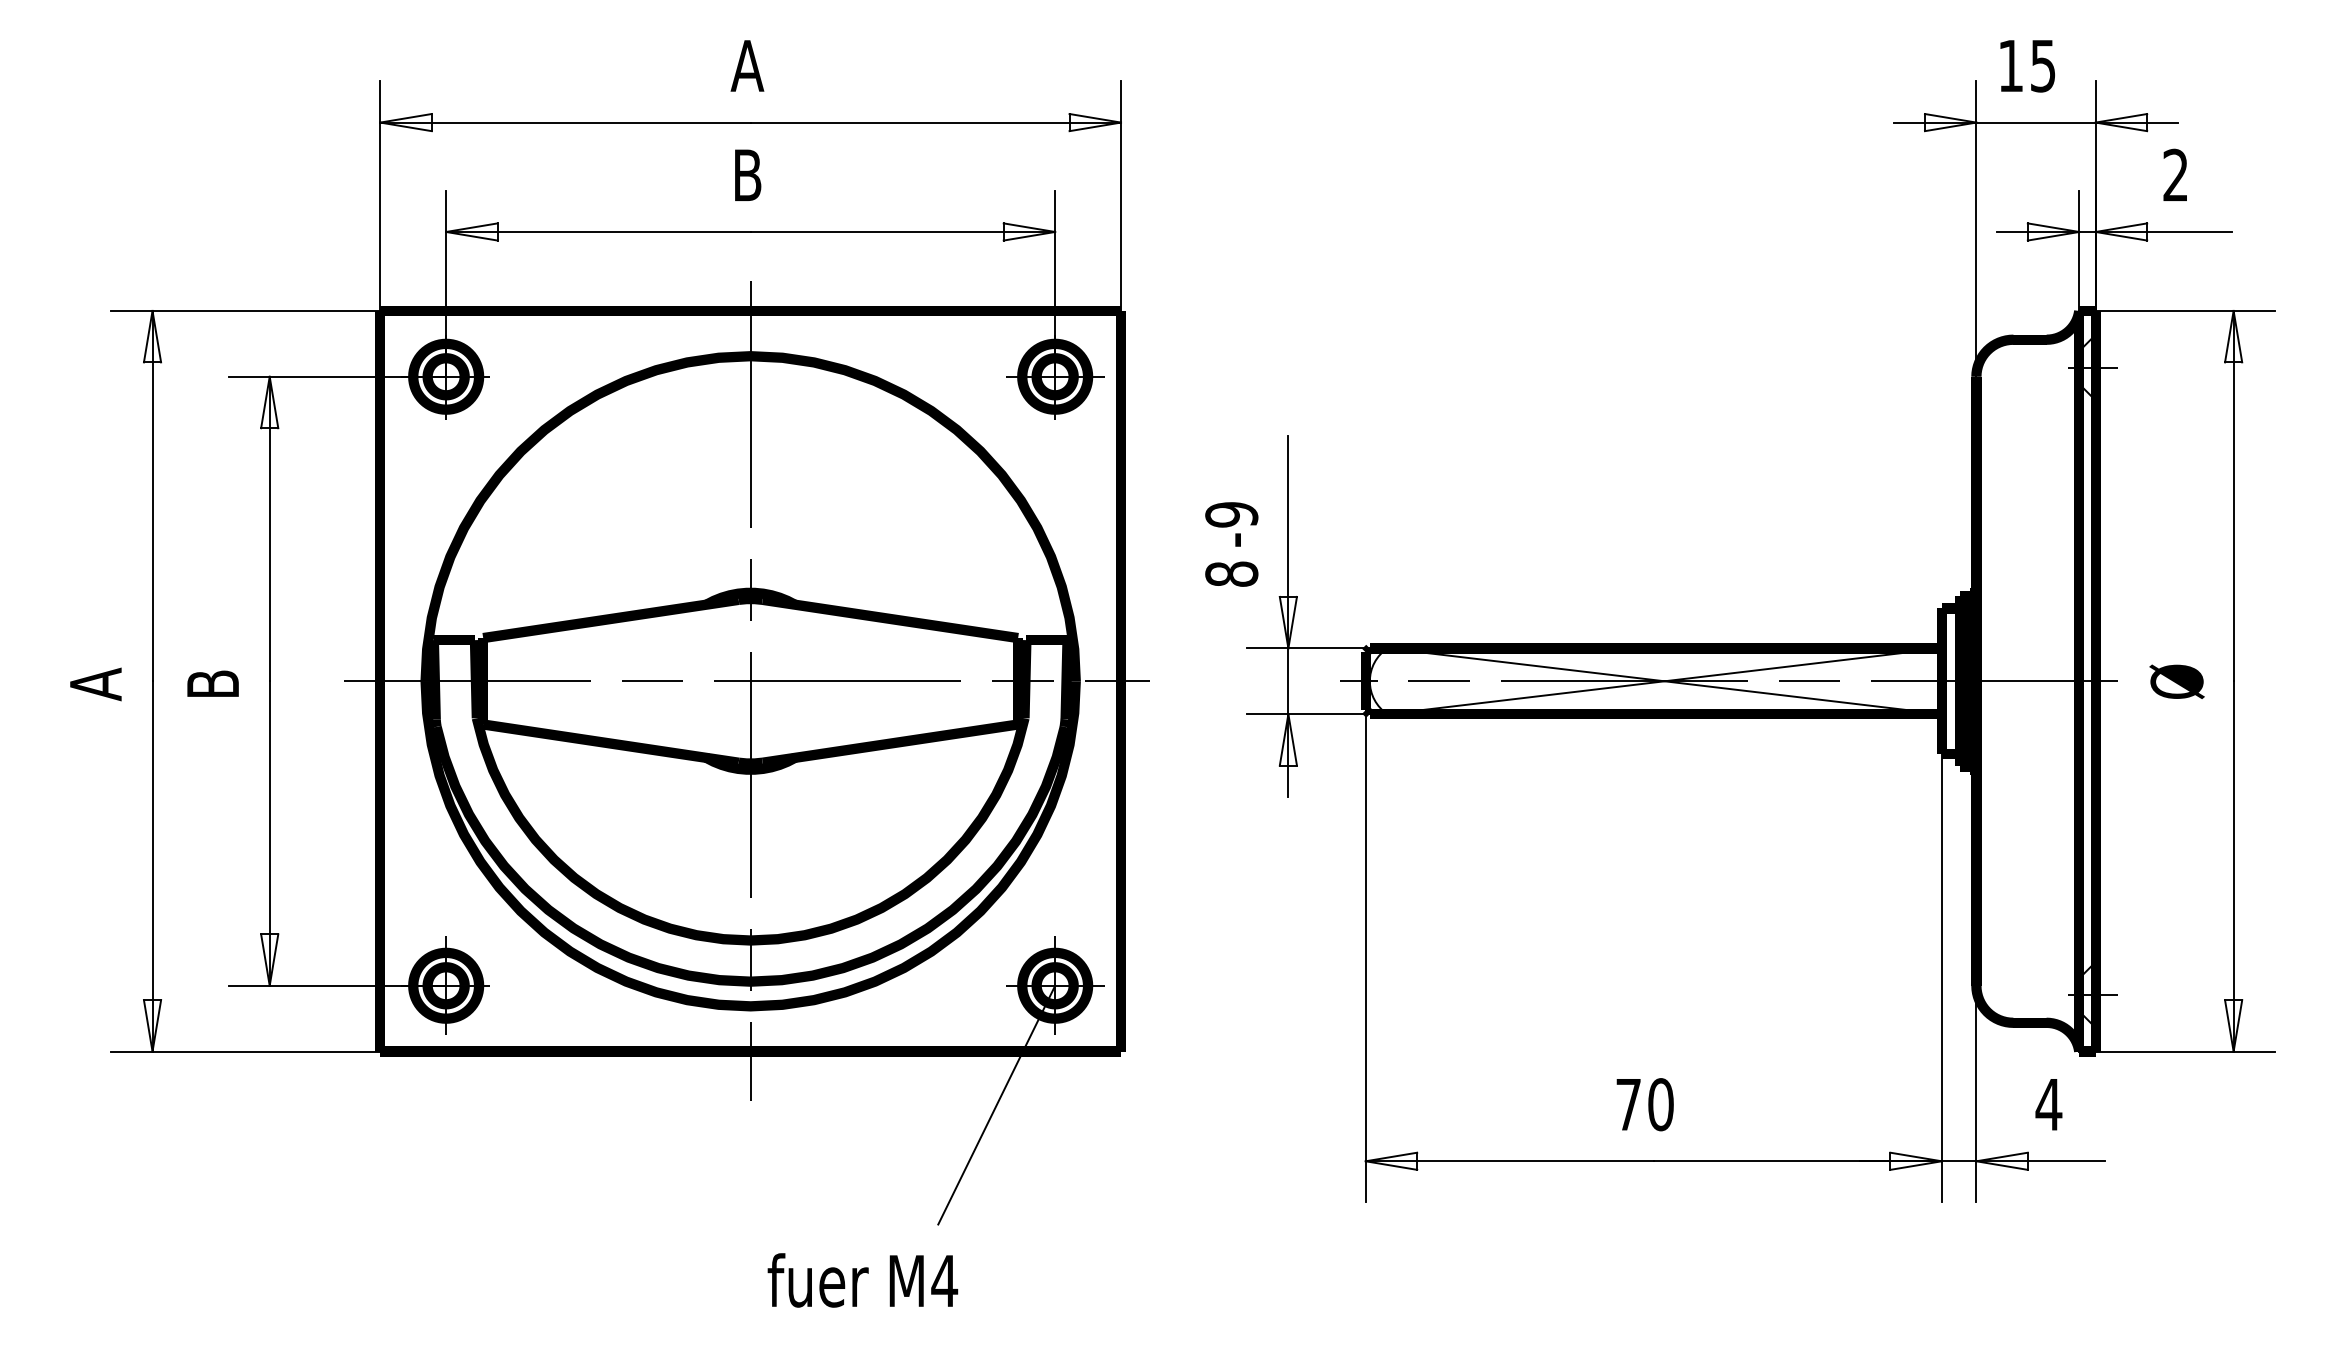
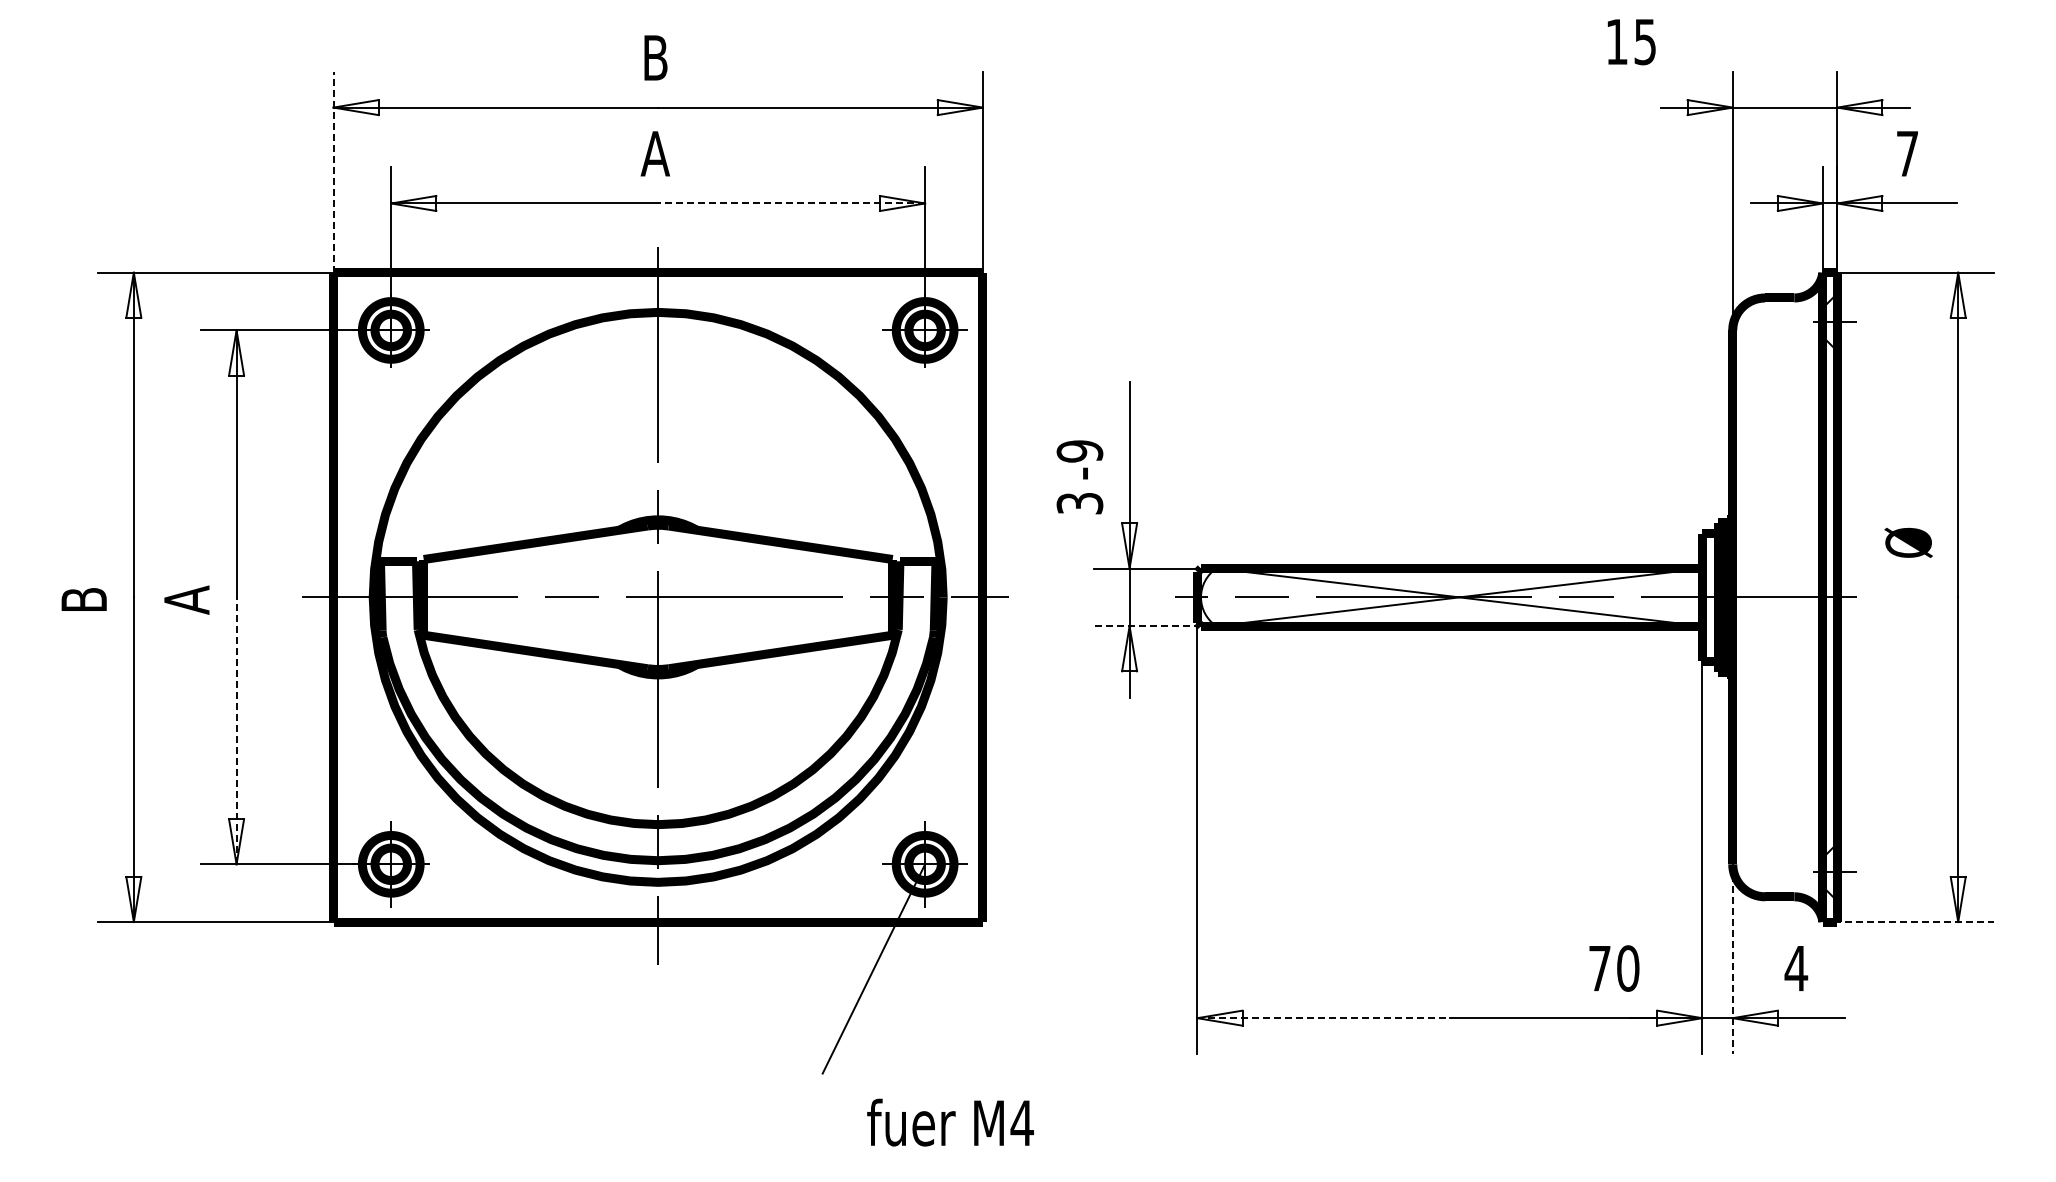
text: (747, 65) -> (655, 57), A -> B
text: (2027, 66) -> (1631, 42), moved
text: (746, 174) -> (654, 153), B -> A
text: (2174, 174) -> (1906, 153), 2 -> 7
line: (380, 196) -> (333, 172), solid -> dashed
line: (902, 231) -> (791, 203), solid -> dashed
text: (1231, 574) -> (1079, 503), 8 -> 3
text: (2176, 681) -> (1908, 542), moved
text: (95, 683) -> (83, 599), A -> B
text: (212, 683) -> (186, 599), B -> A
line: (1308, 714) -> (1147, 626), solid -> dashed
line: (269, 833) -> (236, 730), solid -> dashed
line: (2176, 1052) -> (1908, 922), solid -> dashed
line: (1976, 1094) -> (1732, 959), solid -> dashed
text: (1645, 1104) -> (1614, 968), moved
line: (1510, 1161) -> (1324, 1018), solid -> dashed
text: (862, 1280) -> (950, 1122), moved

